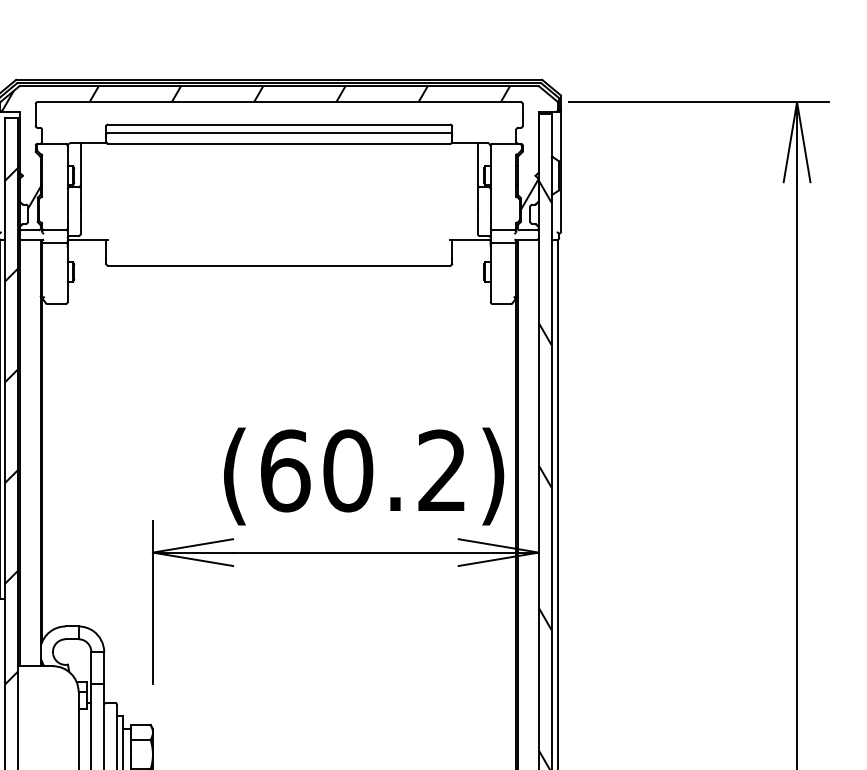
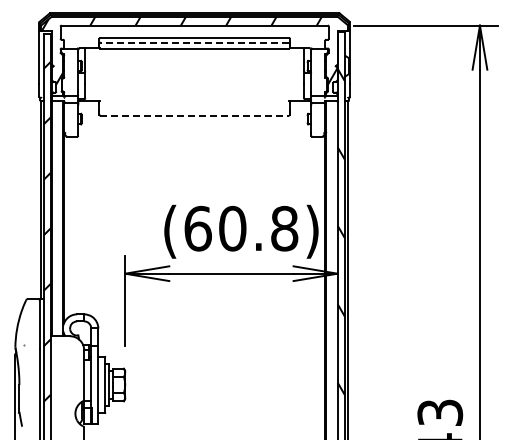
line: (278, 132) -> (194, 42), solid -> dashed
line: (280, 265) -> (195, 115), solid -> dashed
text: (442, 470) -> (284, 228), (60.2) -> (60.8)

